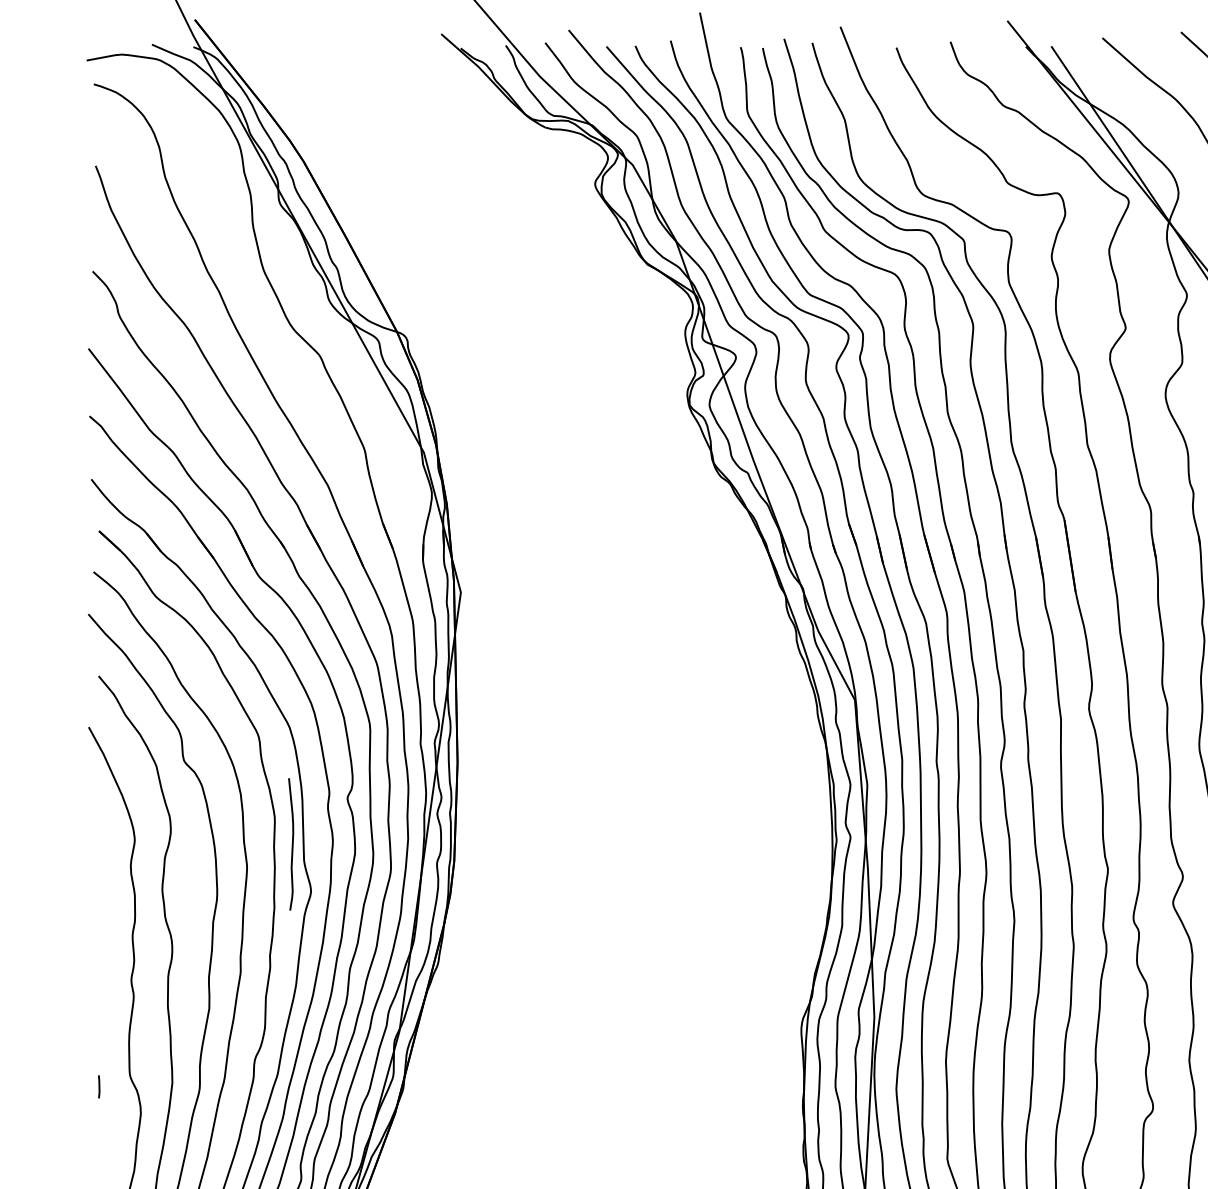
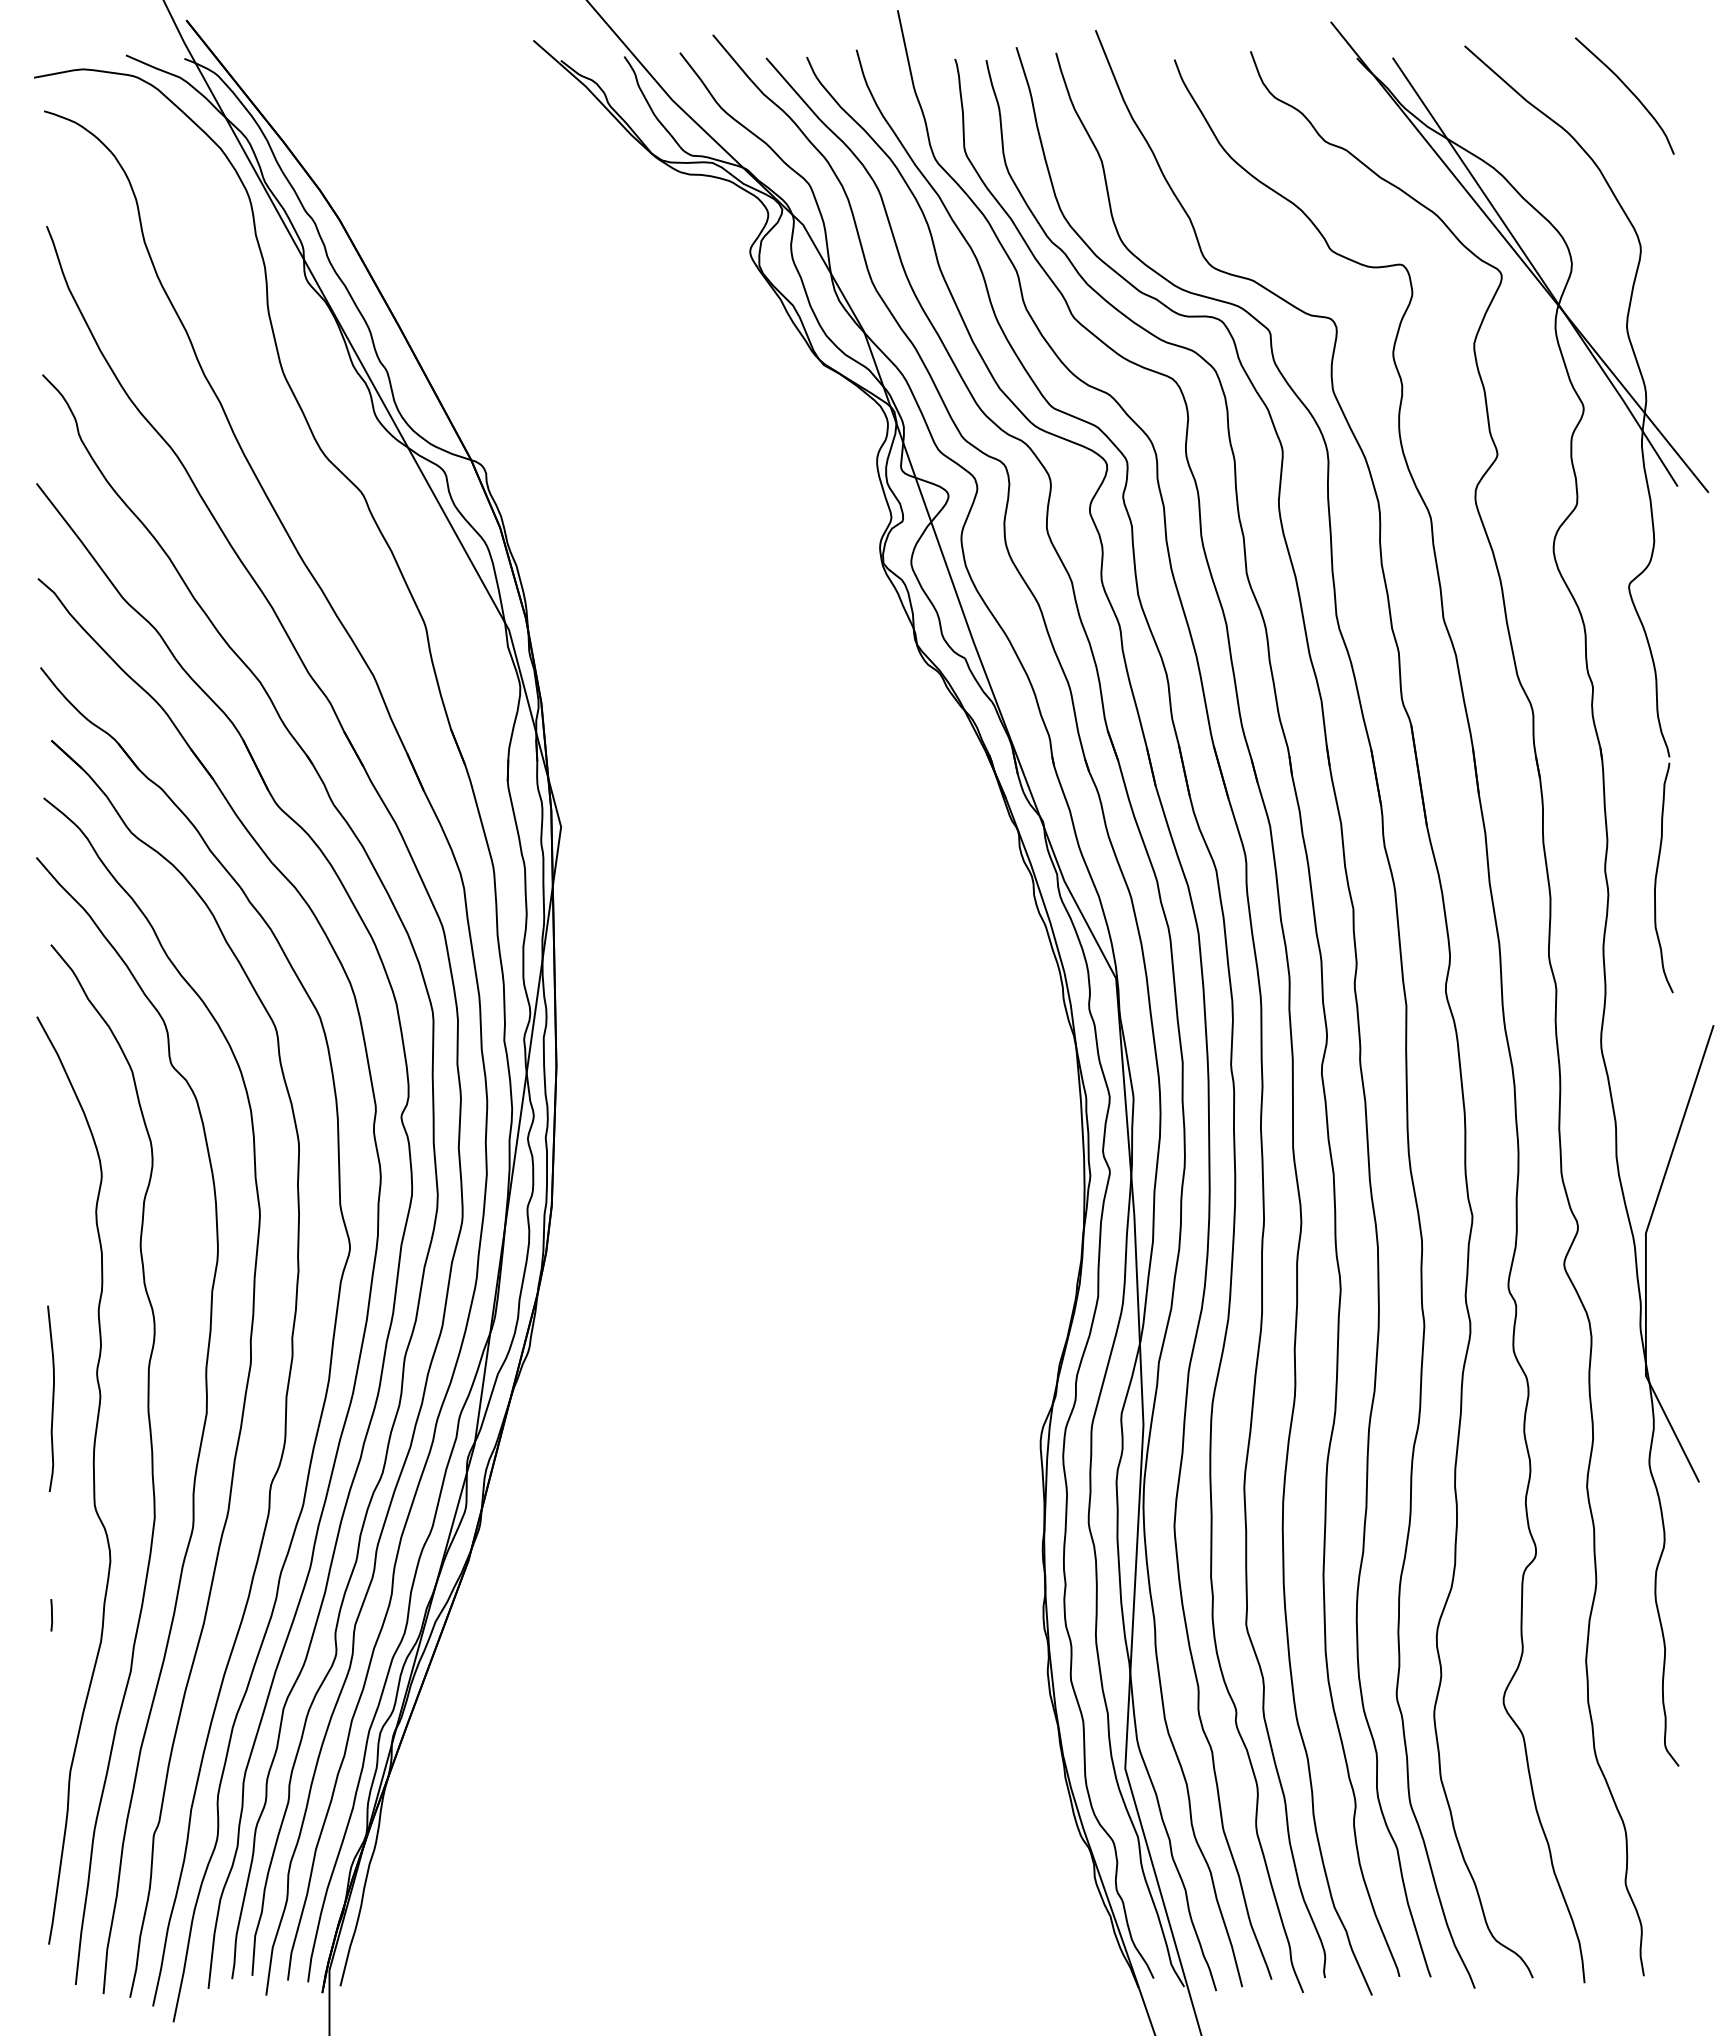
curve: (292, 844) -> (52, 1398), moved
line: (99, 1087) -> (51, 1615), moved

